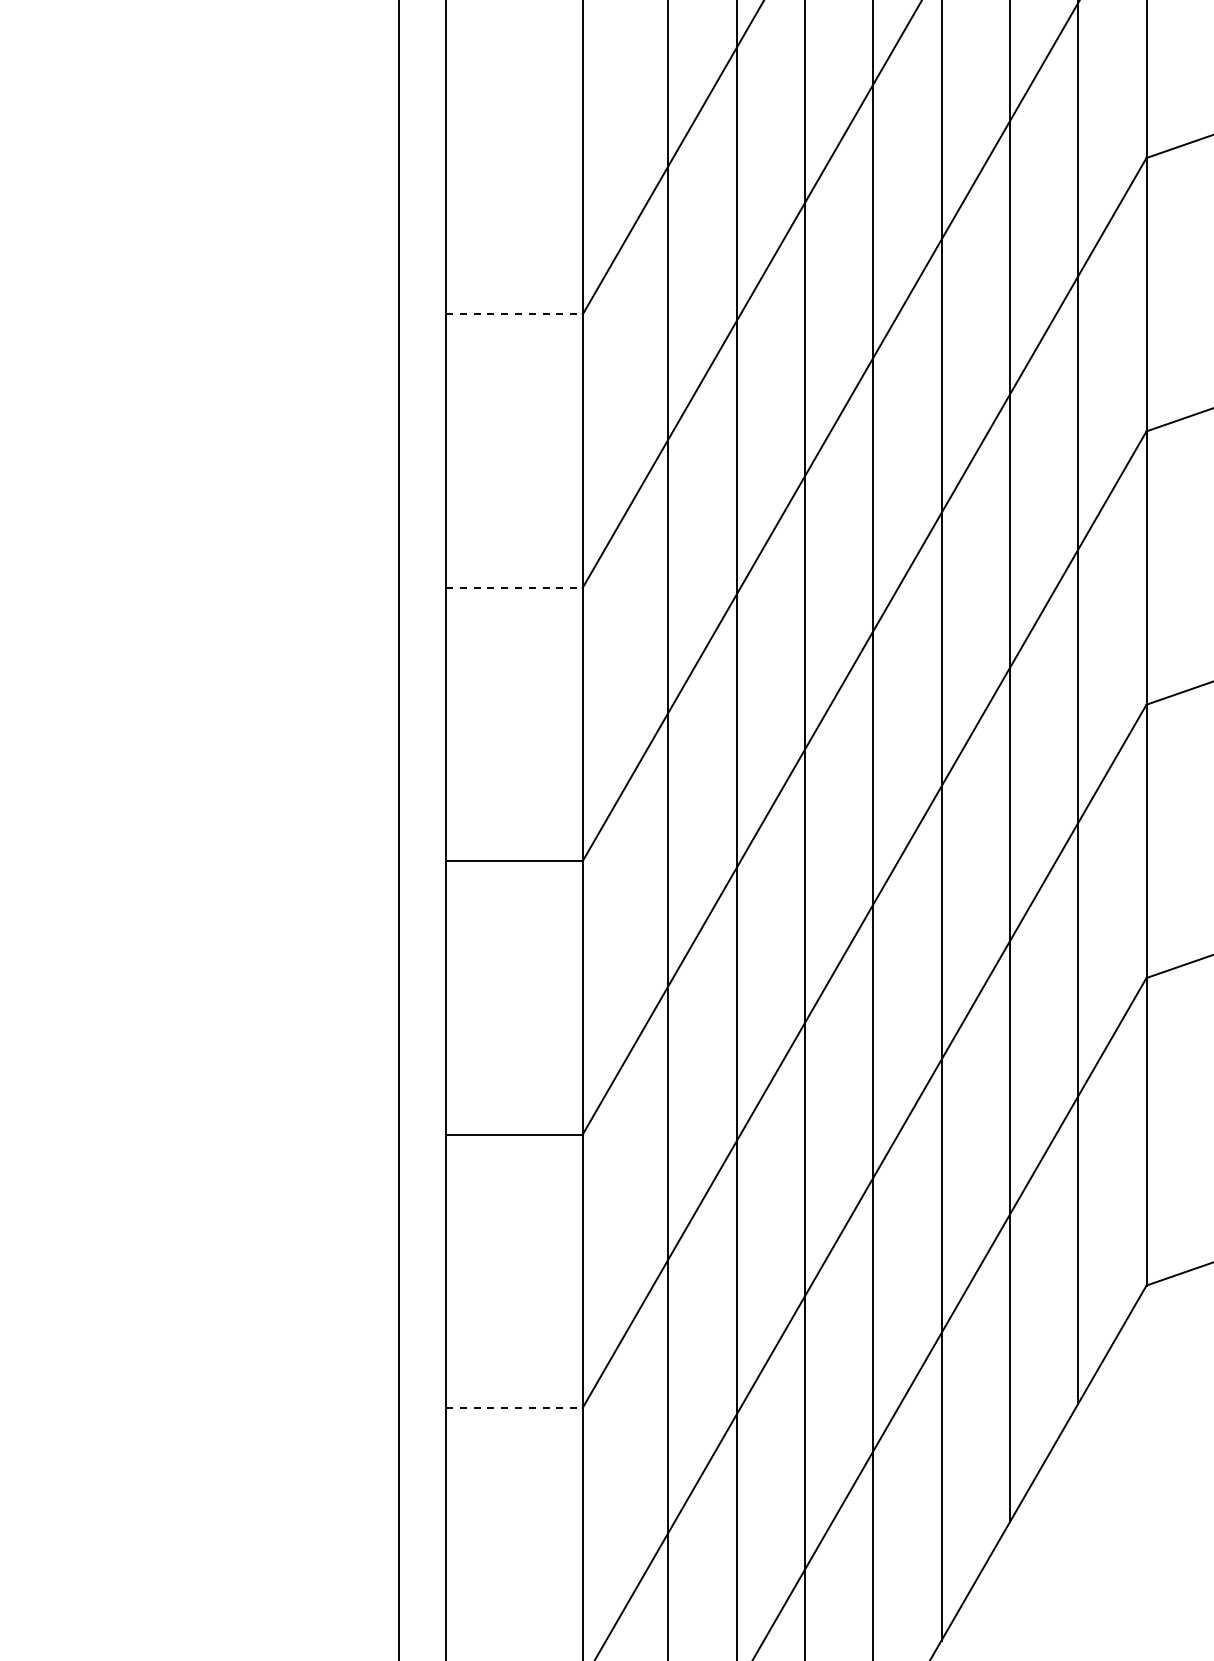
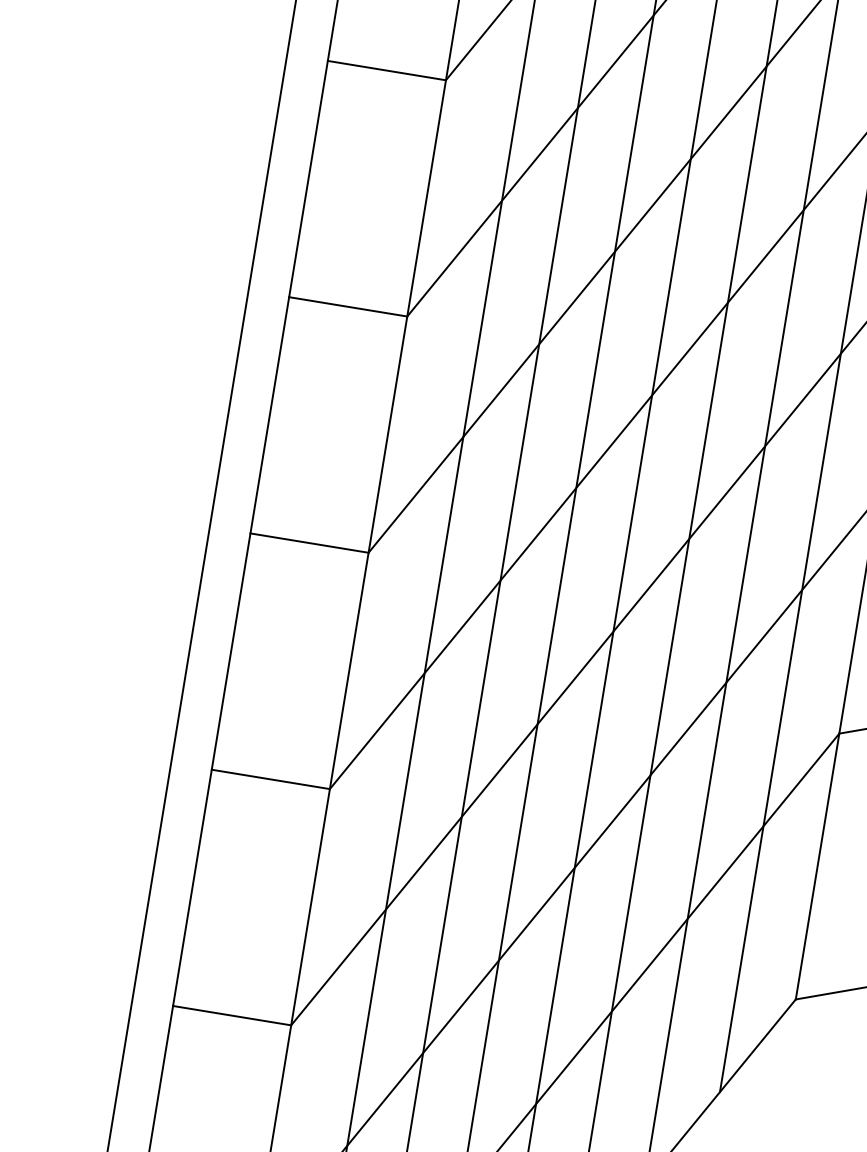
line: (514, 314) -> (386, 70), dashed -> solid
line: (514, 587) -> (348, 306), dashed -> solid
line: (514, 1407) -> (232, 1015), dashed -> solid

